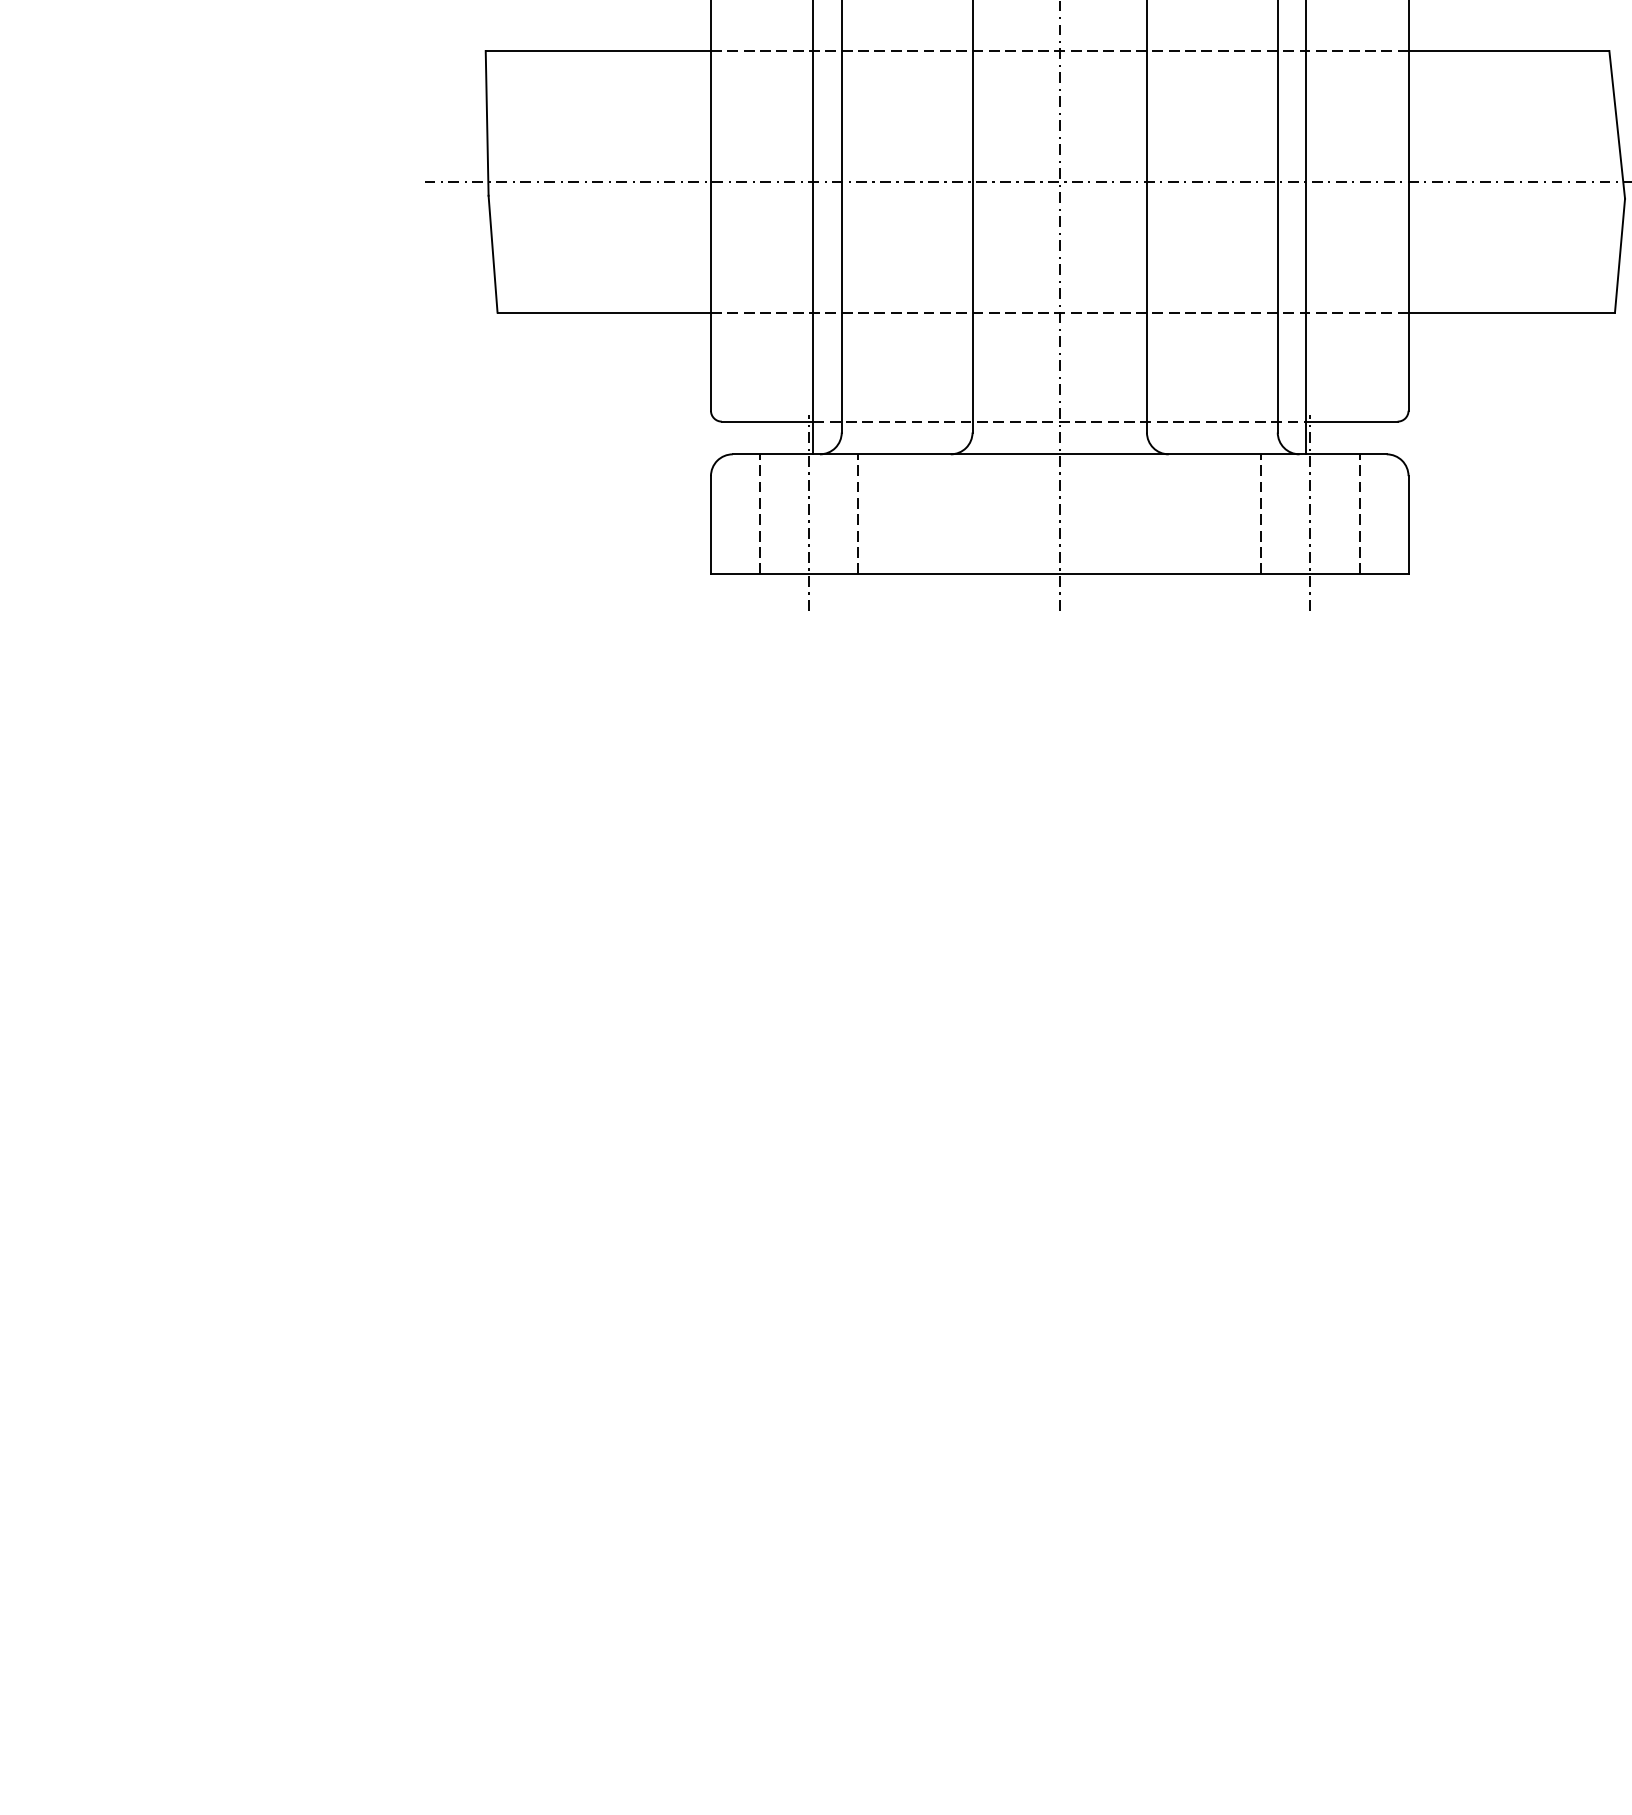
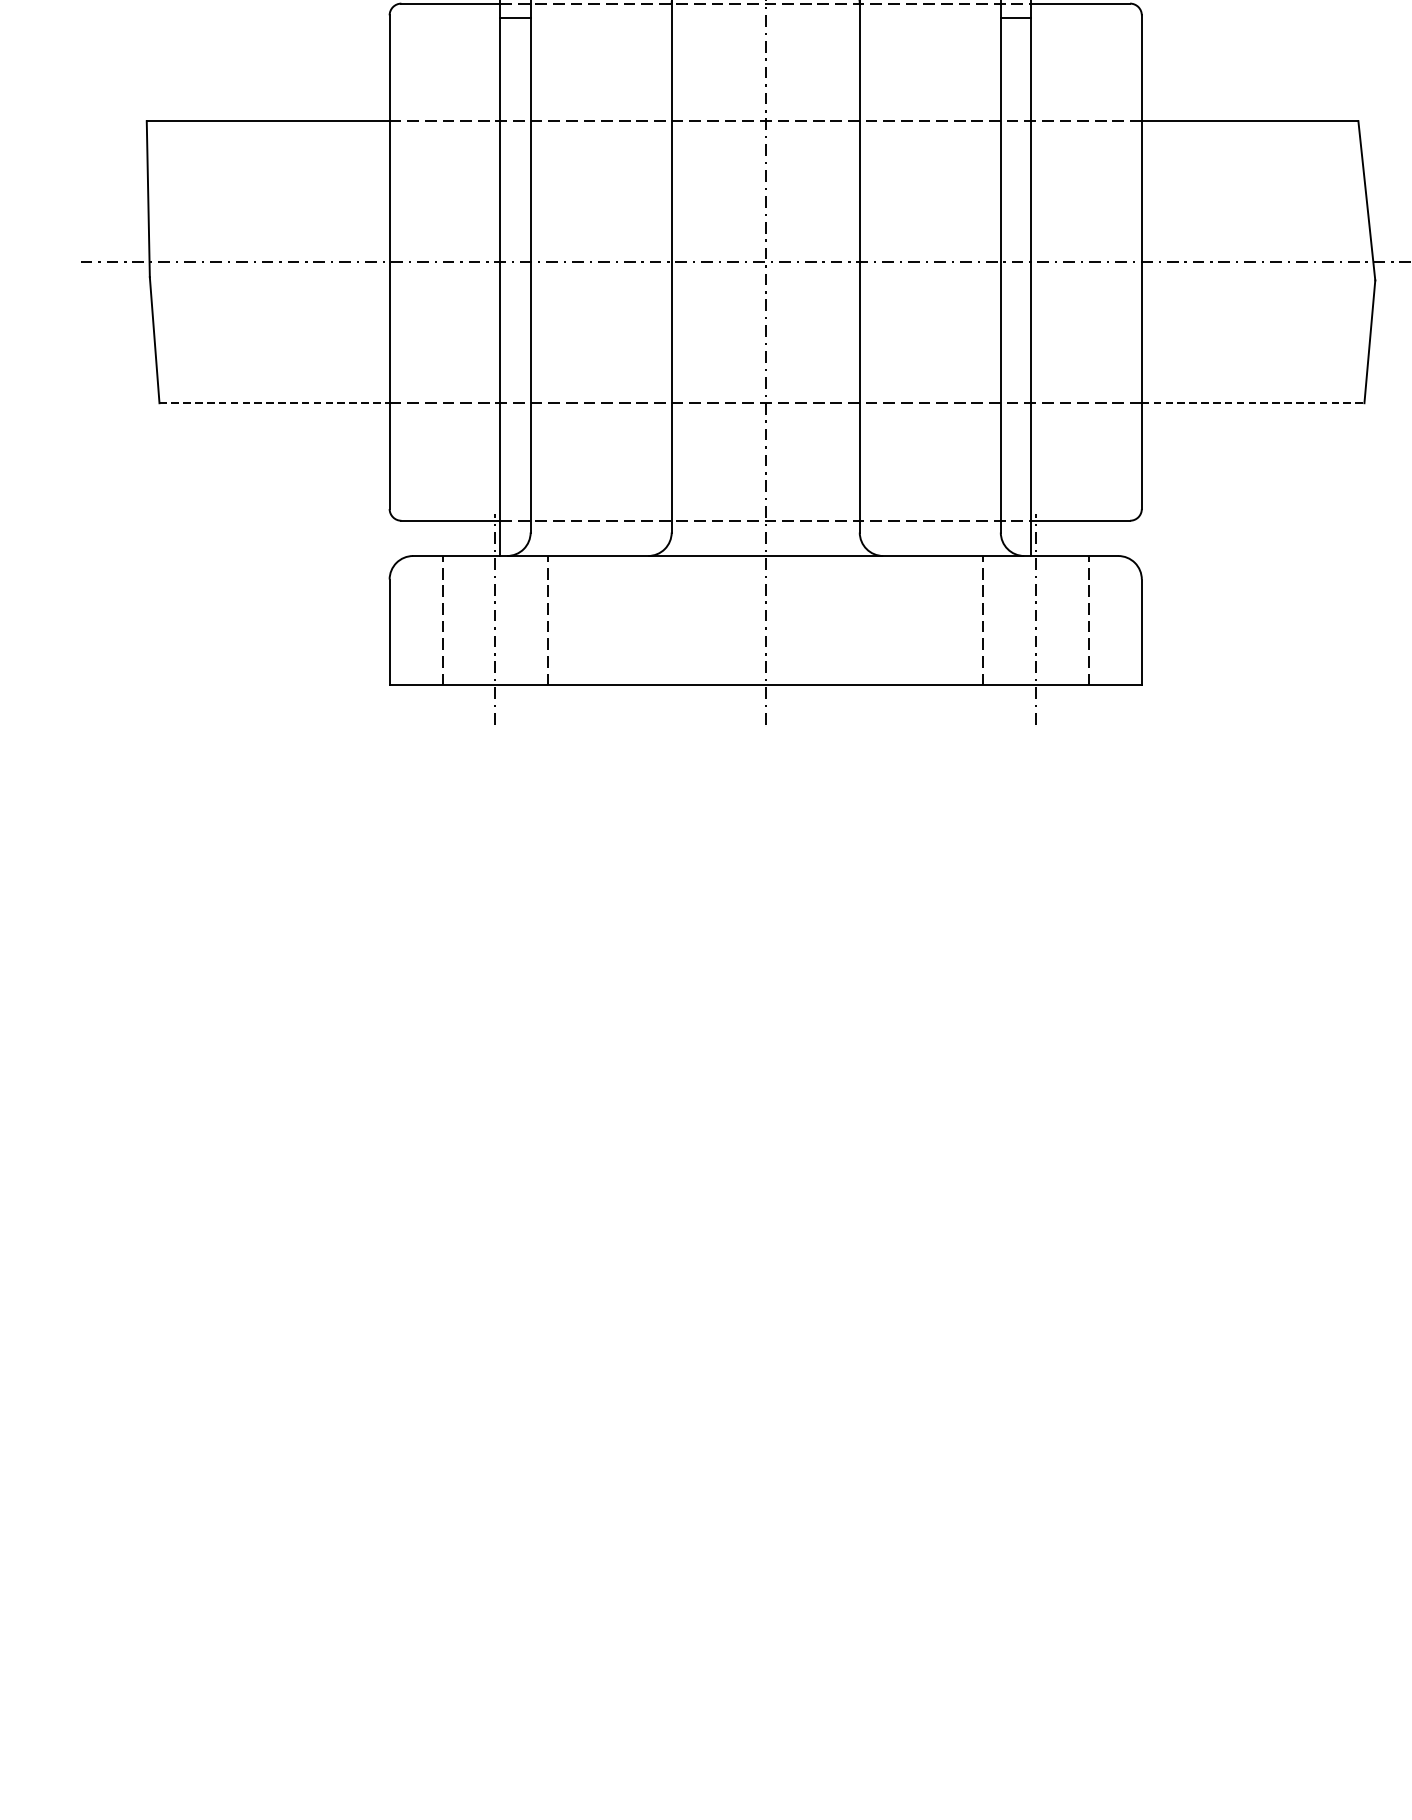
line: (604, 312) -> (274, 403), solid -> dashed
line: (1512, 312) -> (1253, 403), solid -> dashed

